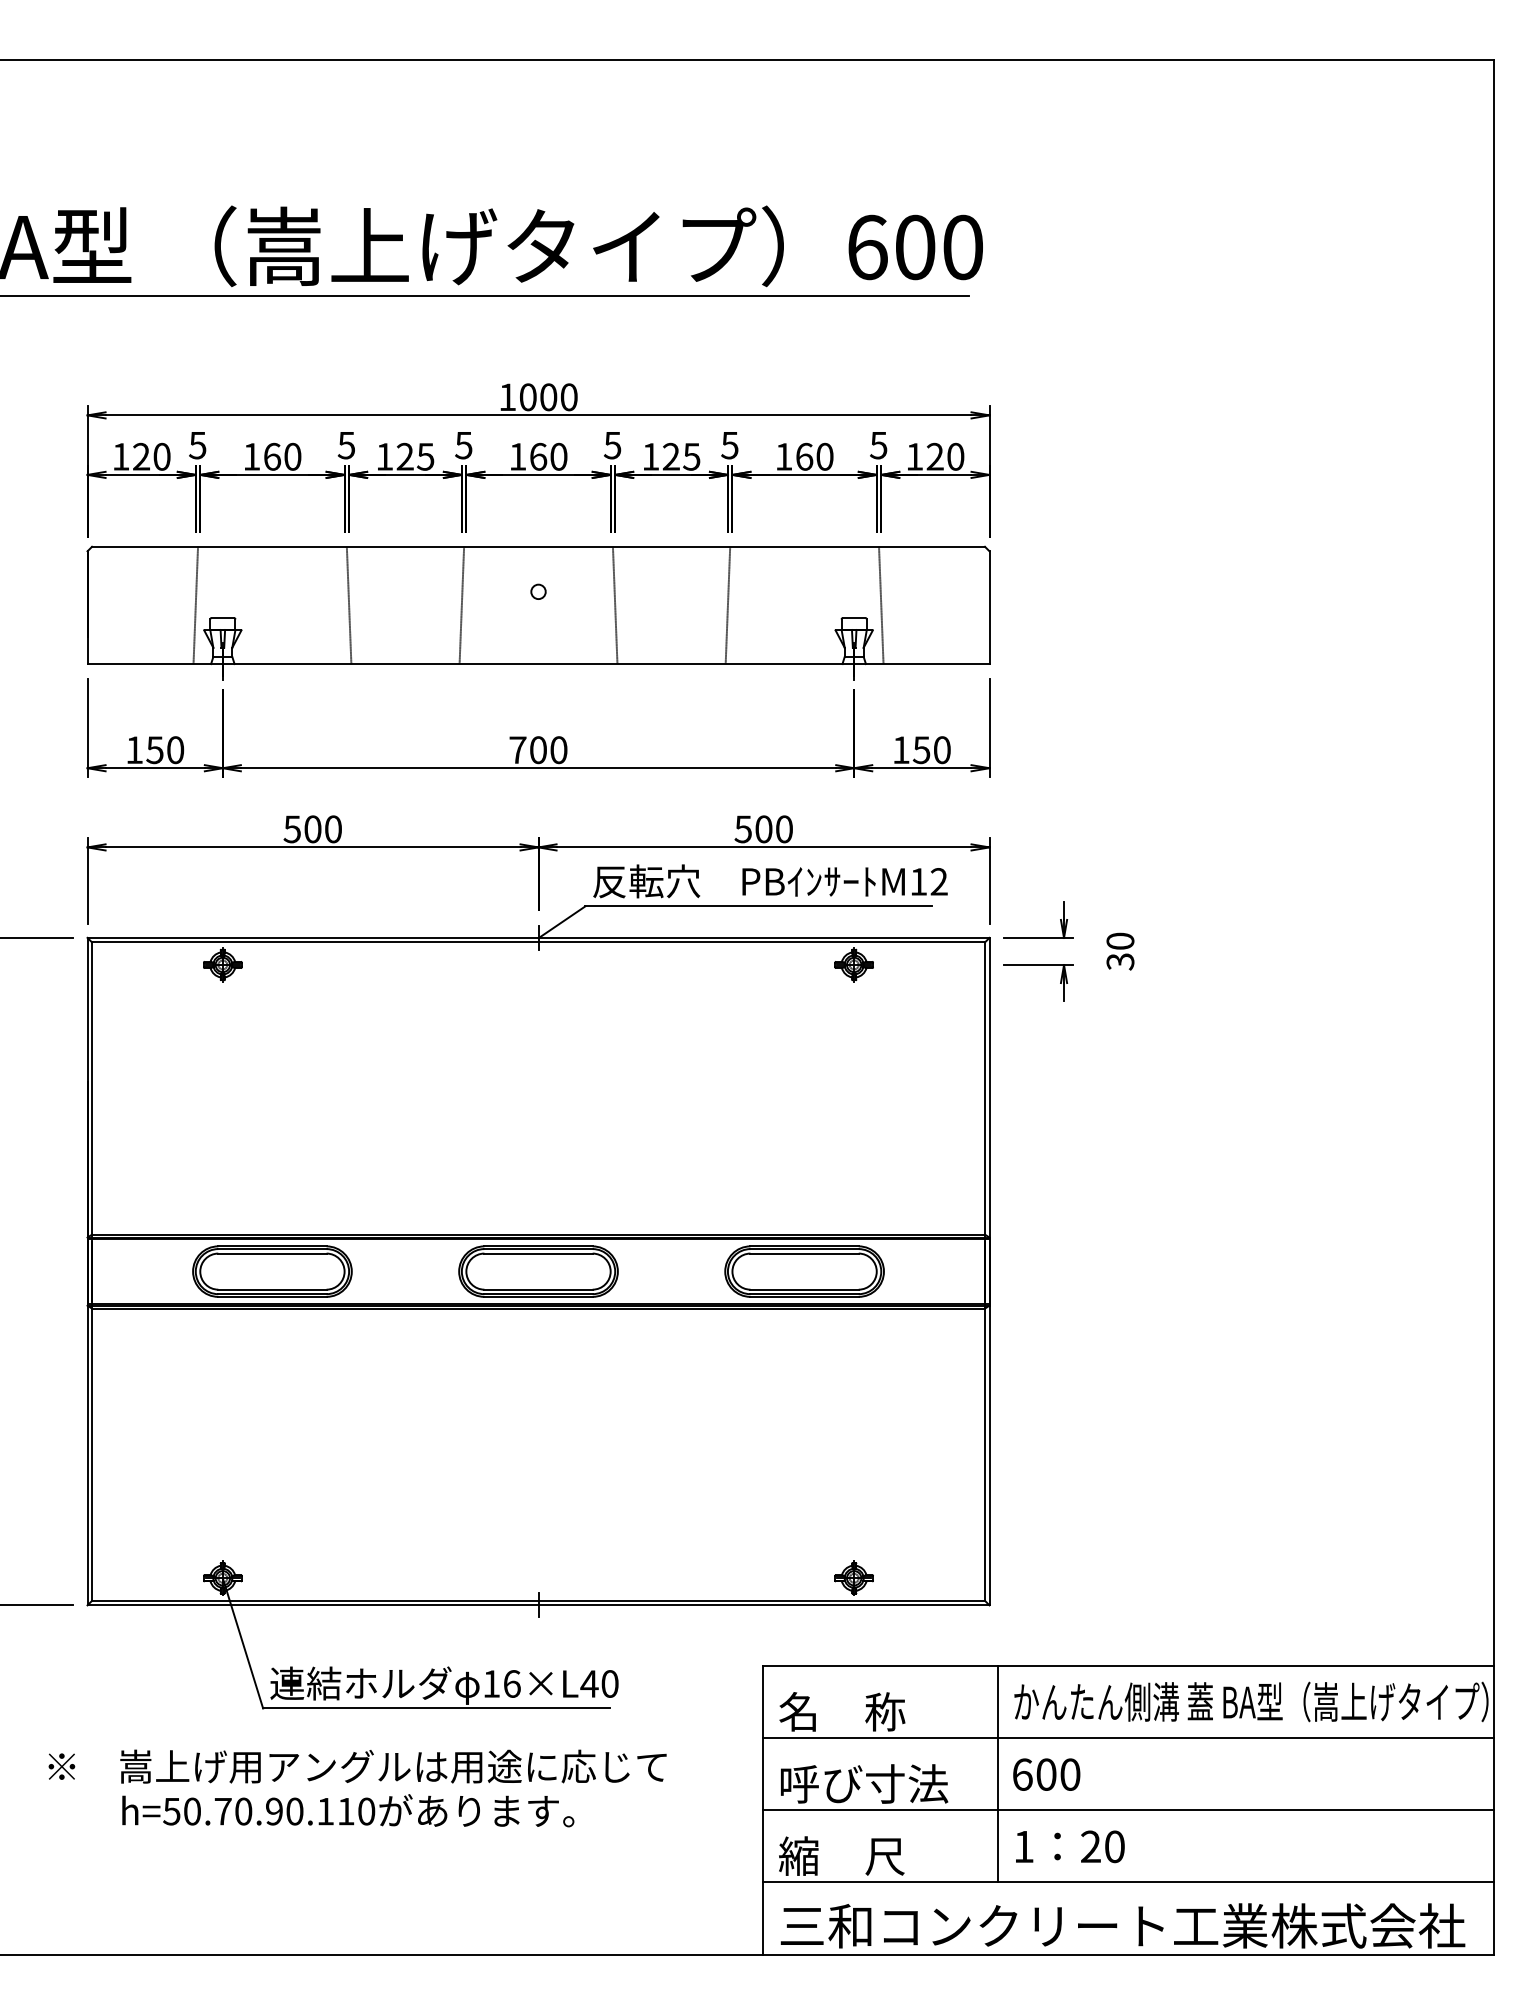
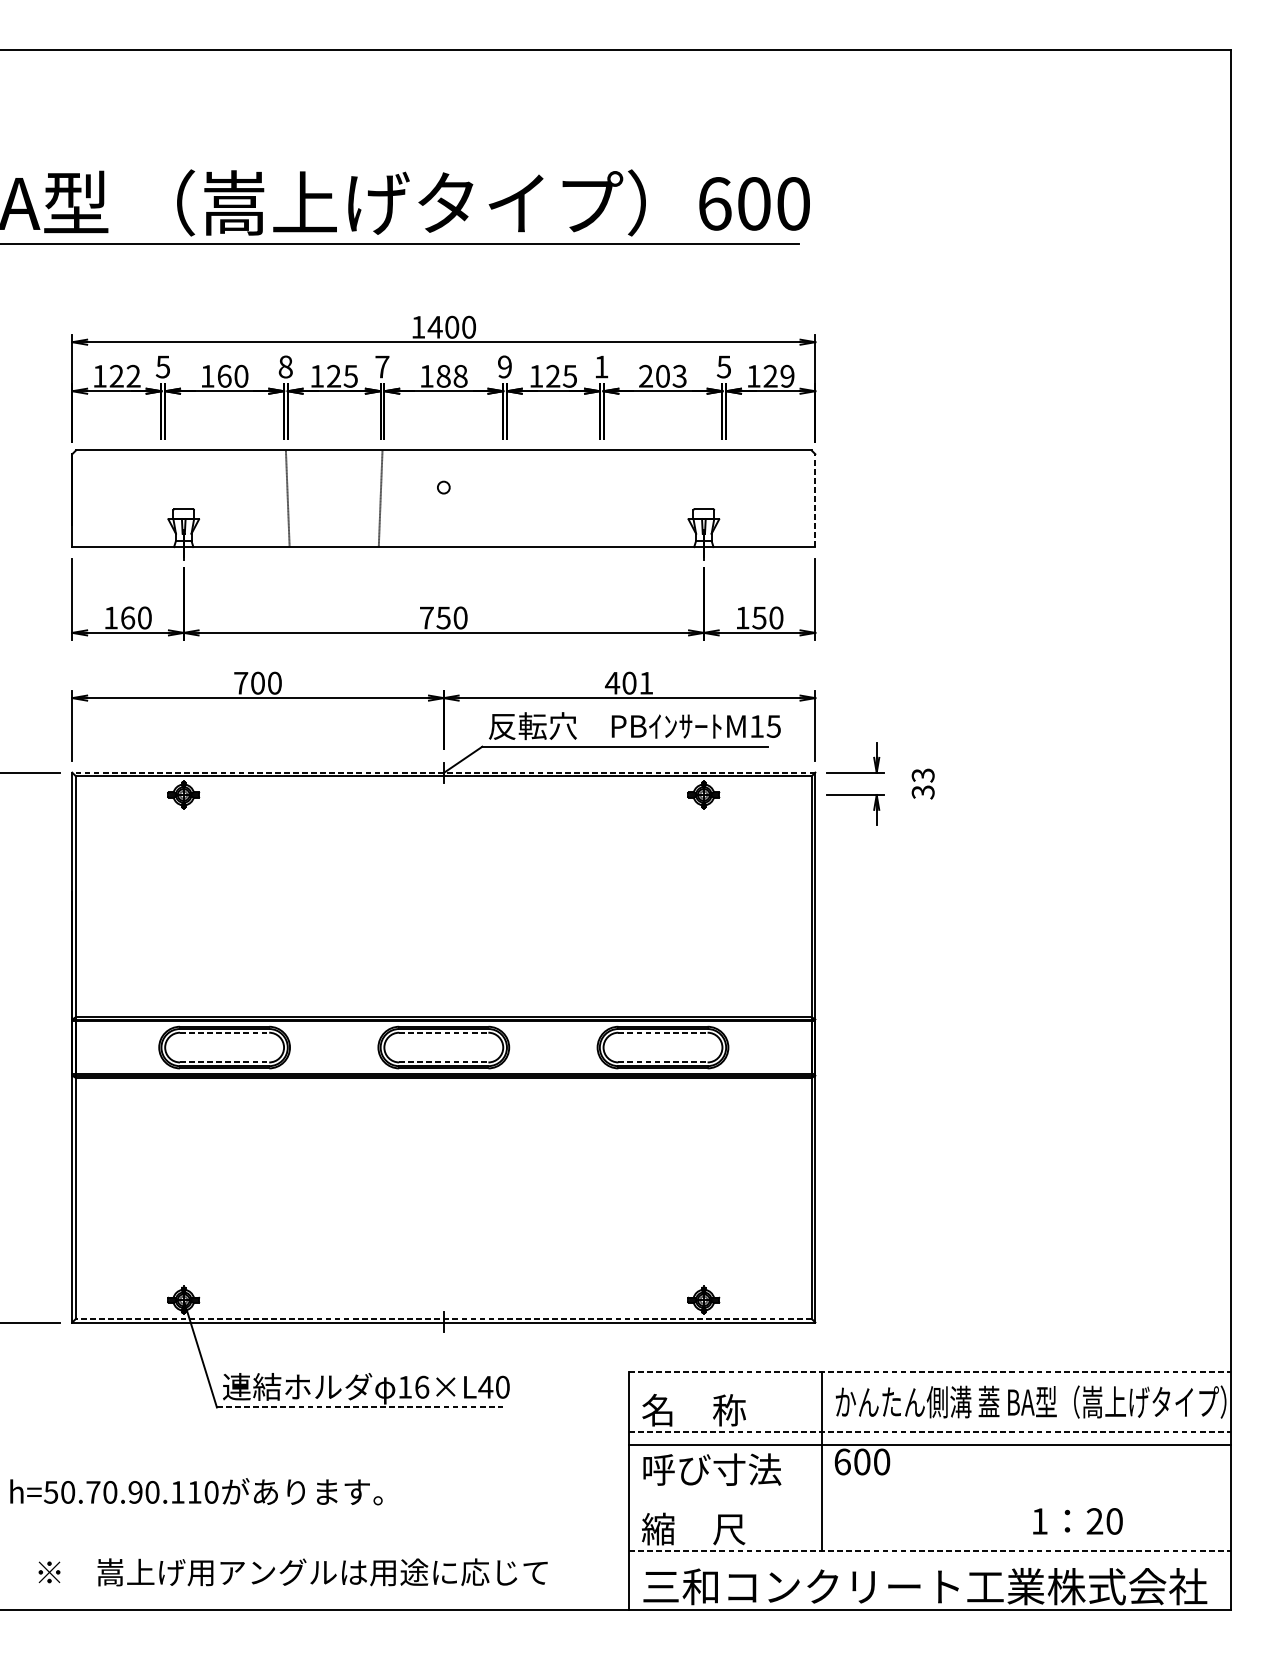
text: (527, 397) -> (434, 327), 1000 -> 1400
text: (346, 445) -> (285, 367), 5 -> 8
text: (463, 445) -> (382, 367), 5 -> 7
text: (612, 445) -> (504, 367), 5 -> 9
text: (729, 445) -> (601, 367), 5 -> 1
text: (161, 456) -> (133, 376), 120 -> 122
text: (548, 456) -> (452, 376), 160 -> 188
text: (804, 456) -> (662, 376), 160 -> 203
text: (955, 456) -> (787, 376), 120 -> 129
line: (195, 605) -> (161, 498), removed
line: (614, 605) -> (506, 498), removed
line: (727, 605) -> (599, 498), removed
line: (881, 605) -> (726, 498), removed
line: (989, 607) -> (815, 500), solid -> dashed
text: (154, 750) -> (127, 618), 150 -> 160
text: (537, 750) -> (442, 618), 700 -> 750
text: (291, 829) -> (240, 683), 500 -> 700
text: (763, 829) -> (629, 683), 500 -> 401
text: (938, 881) -> (773, 726), M12 -> M15
line: (538, 937) -> (443, 772), solid -> dashed
text: (1120, 941) -> (923, 775), 30 -> 33
line: (272, 1253) -> (224, 1032), solid -> dashed
line: (539, 1253) -> (444, 1032), solid -> dashed
line: (805, 1253) -> (663, 1032), solid -> dashed
line: (272, 1289) -> (224, 1062), solid -> dashed
line: (539, 1289) -> (444, 1062), solid -> dashed
line: (805, 1289) -> (663, 1062), solid -> dashed
line: (538, 1600) -> (443, 1318), solid -> dashed
line: (1128, 1665) -> (929, 1372), solid -> dashed
line: (437, 1708) -> (360, 1407), solid -> dashed
line: (1128, 1738) -> (929, 1432), solid -> dashed
text: (357, 1766) -> (293, 1572), moved
text: (348, 1810) -> (196, 1491), moved
line: (1128, 1810) -> (929, 1445), moved
text: (1070, 1846) -> (1078, 1521), moved
line: (1128, 1882) -> (929, 1550), solid -> dashed

